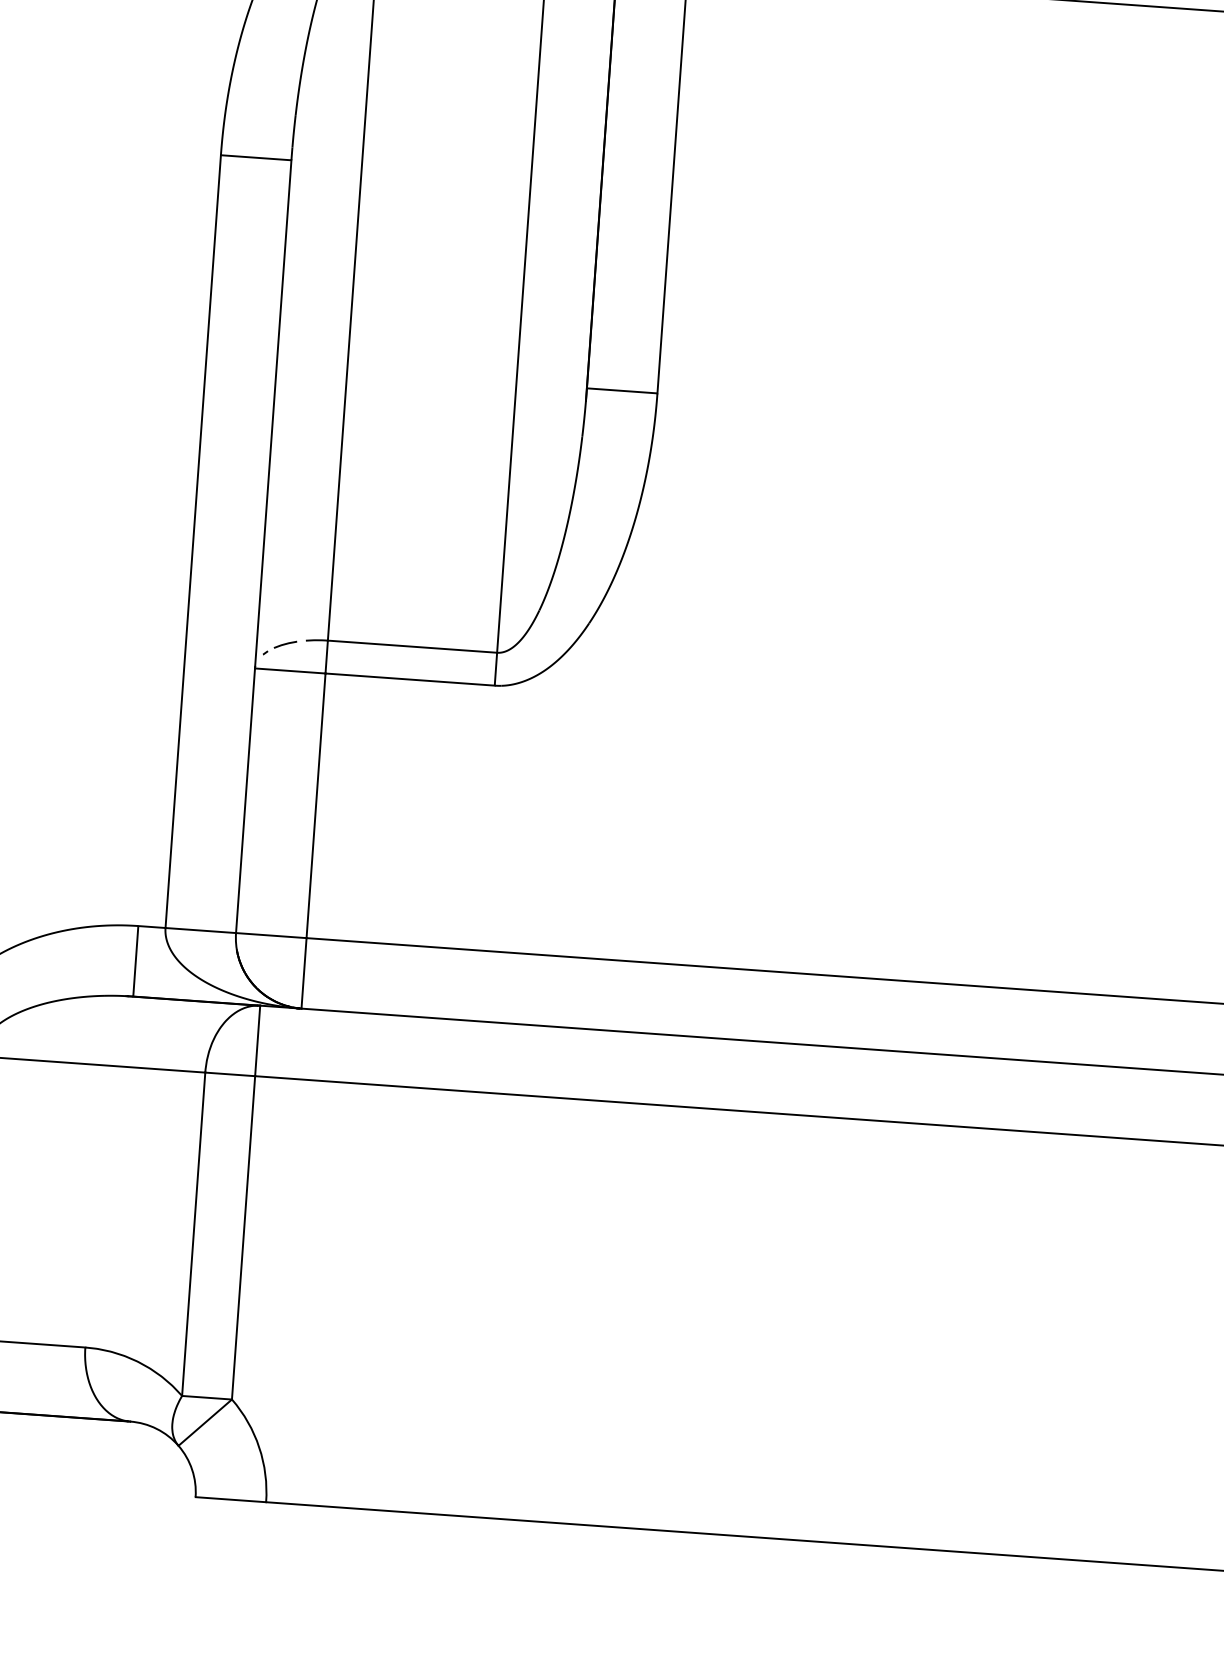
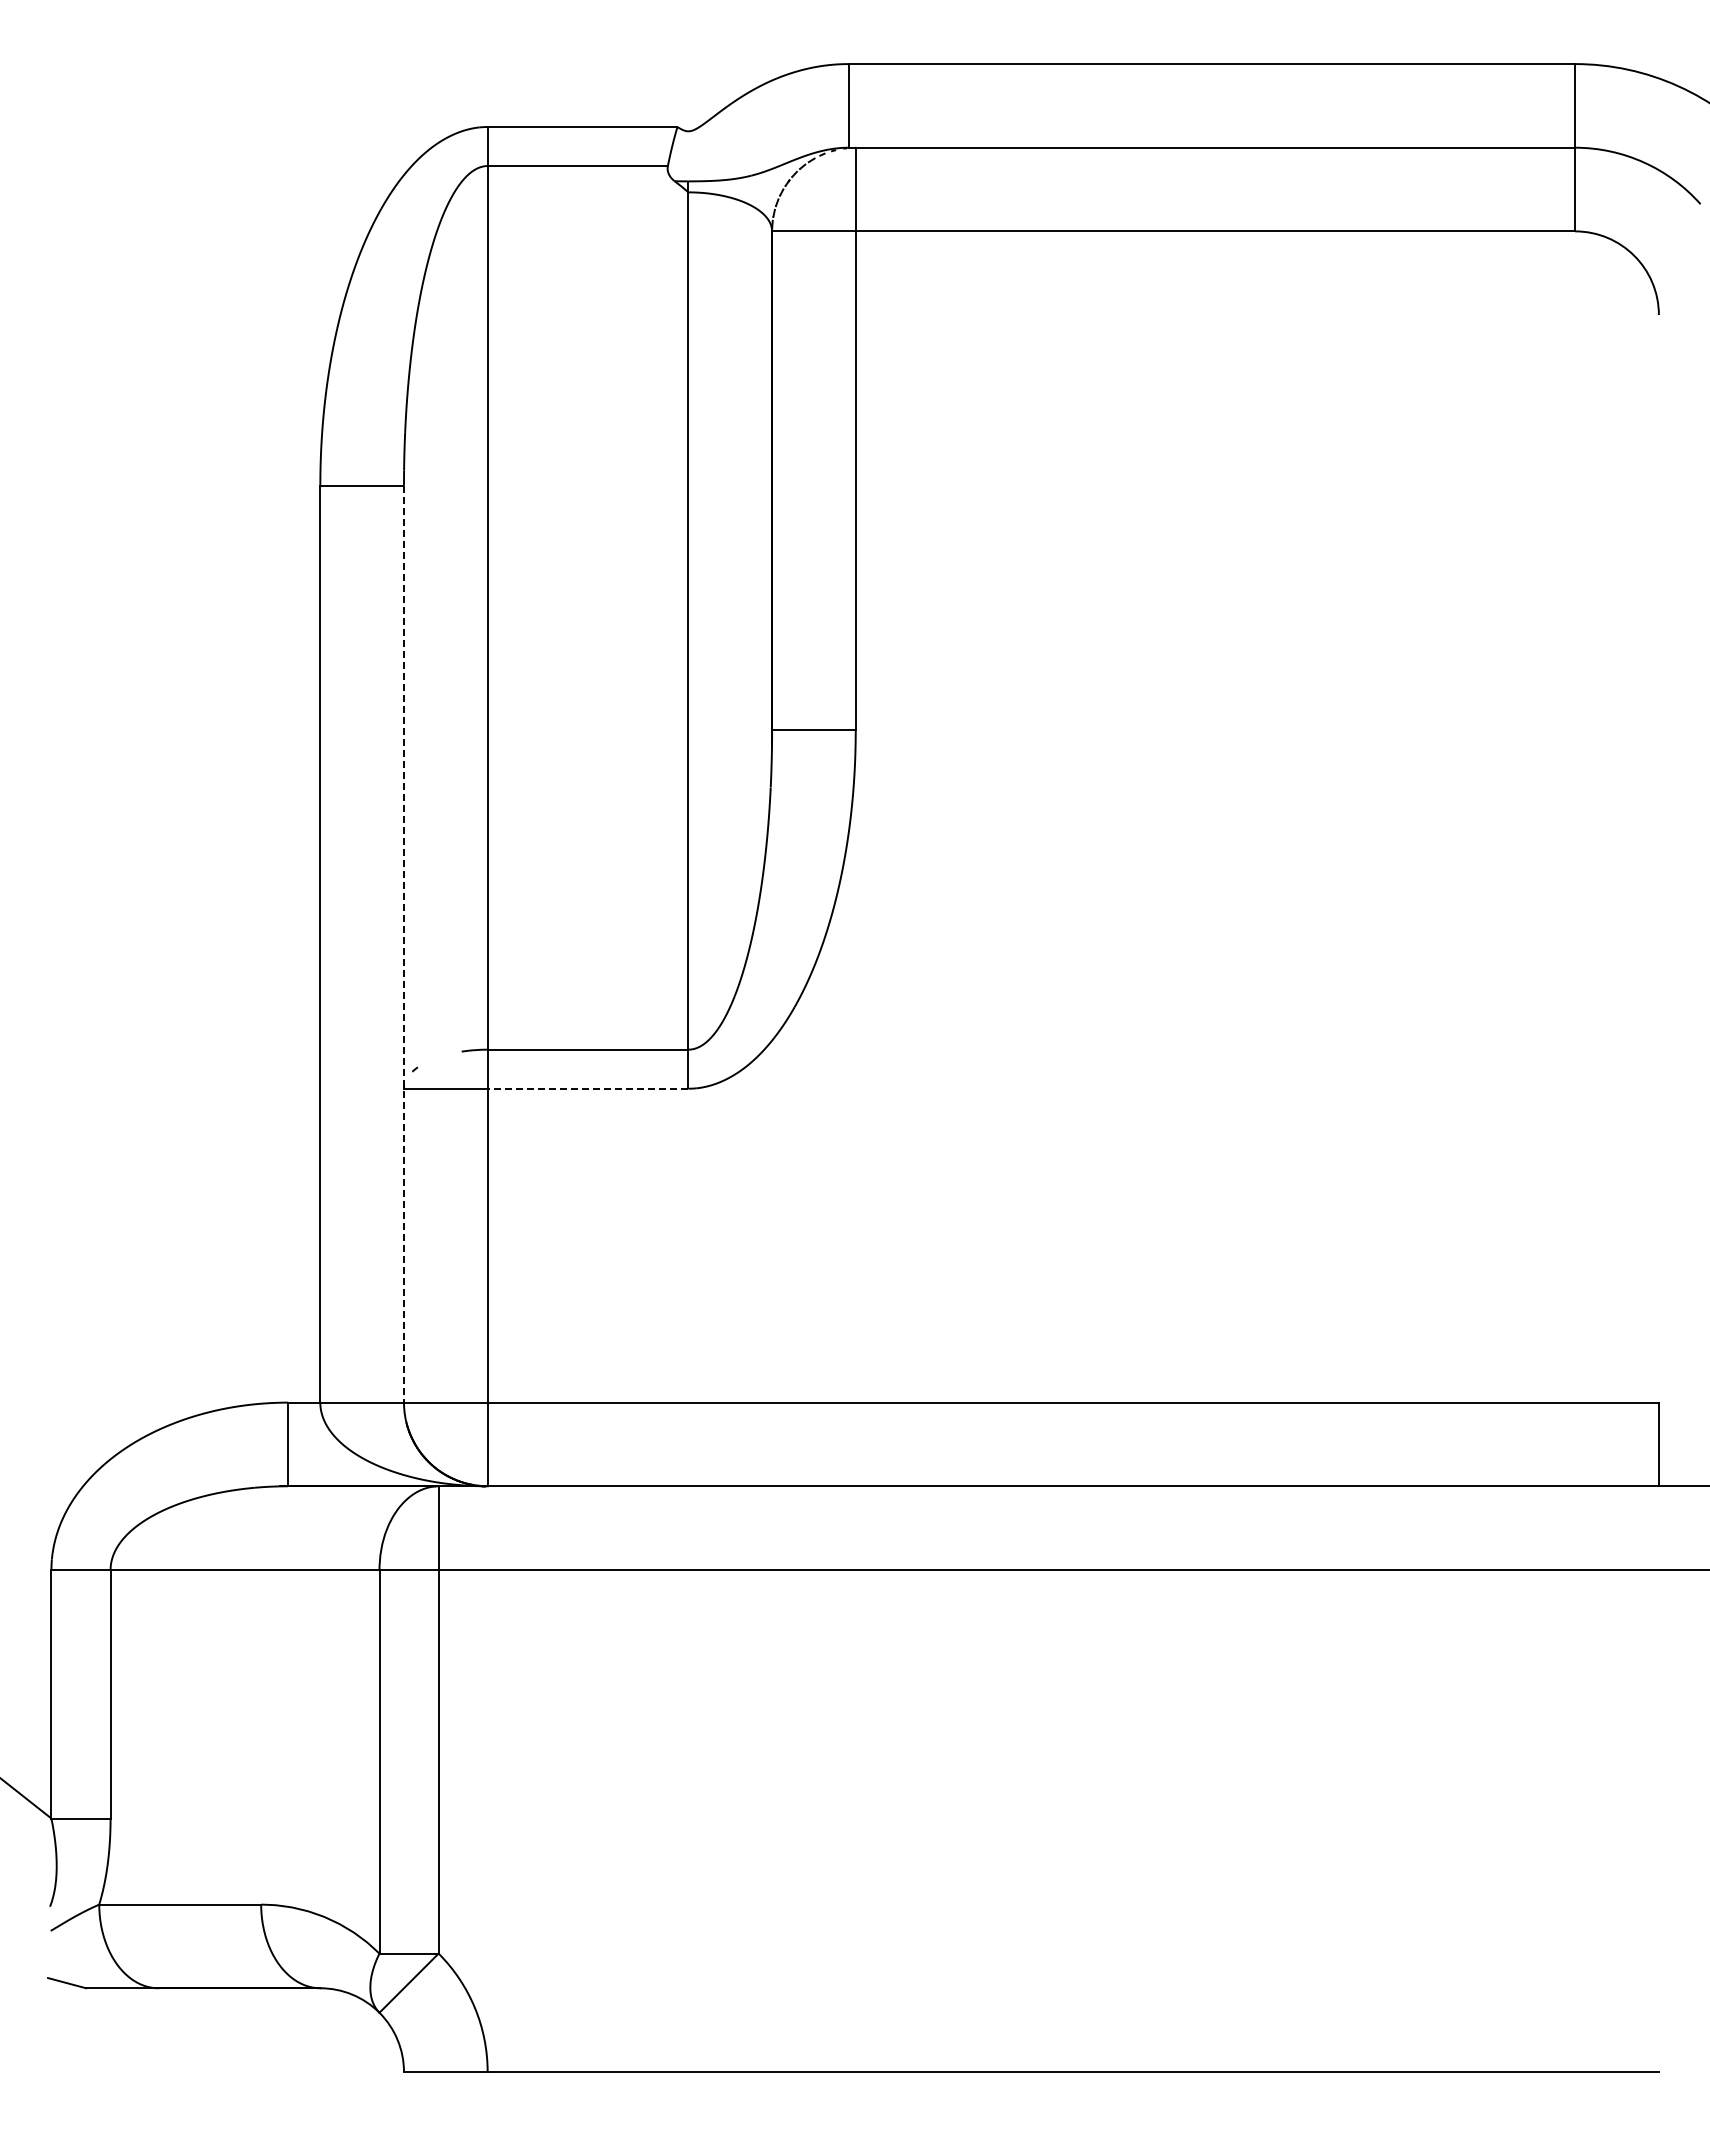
line: (264, 546) -> (404, 944), solid -> dashed
line: (285, 644) -> (437, 1057), removed
line: (409, 679) -> (587, 1088), solid -> dashed

